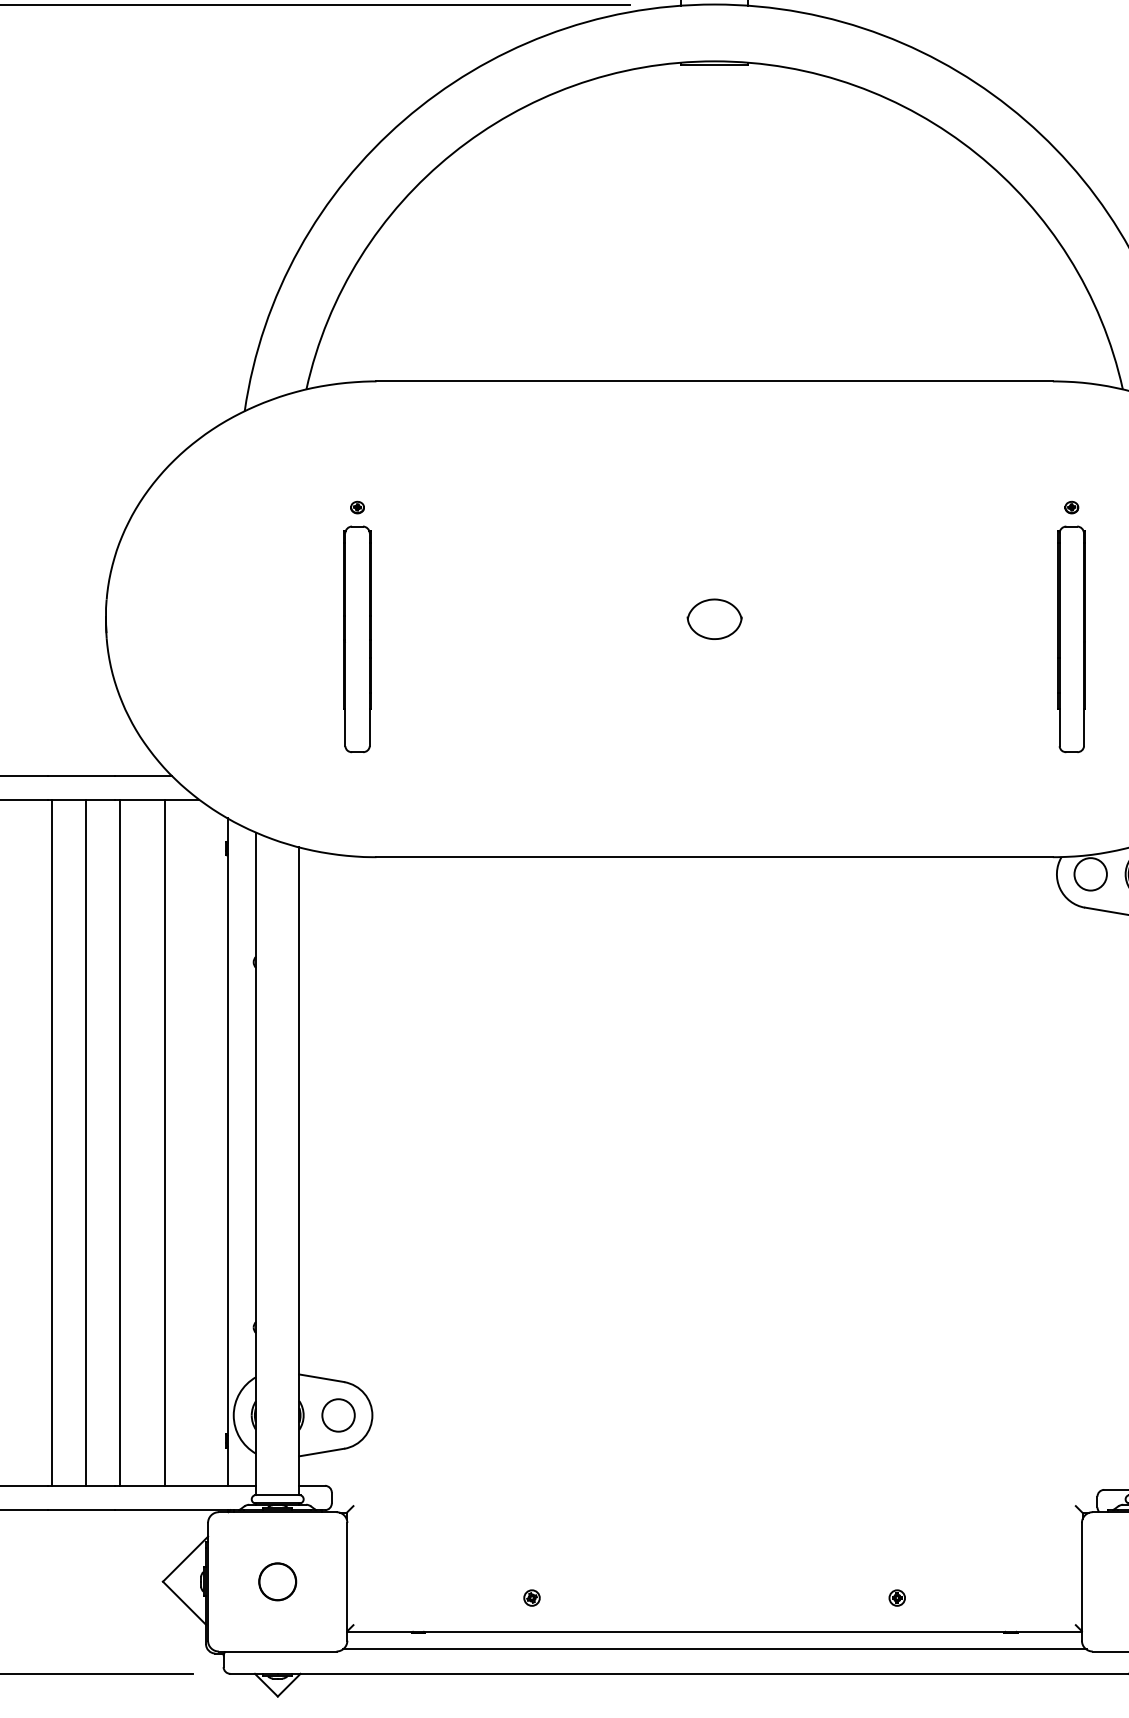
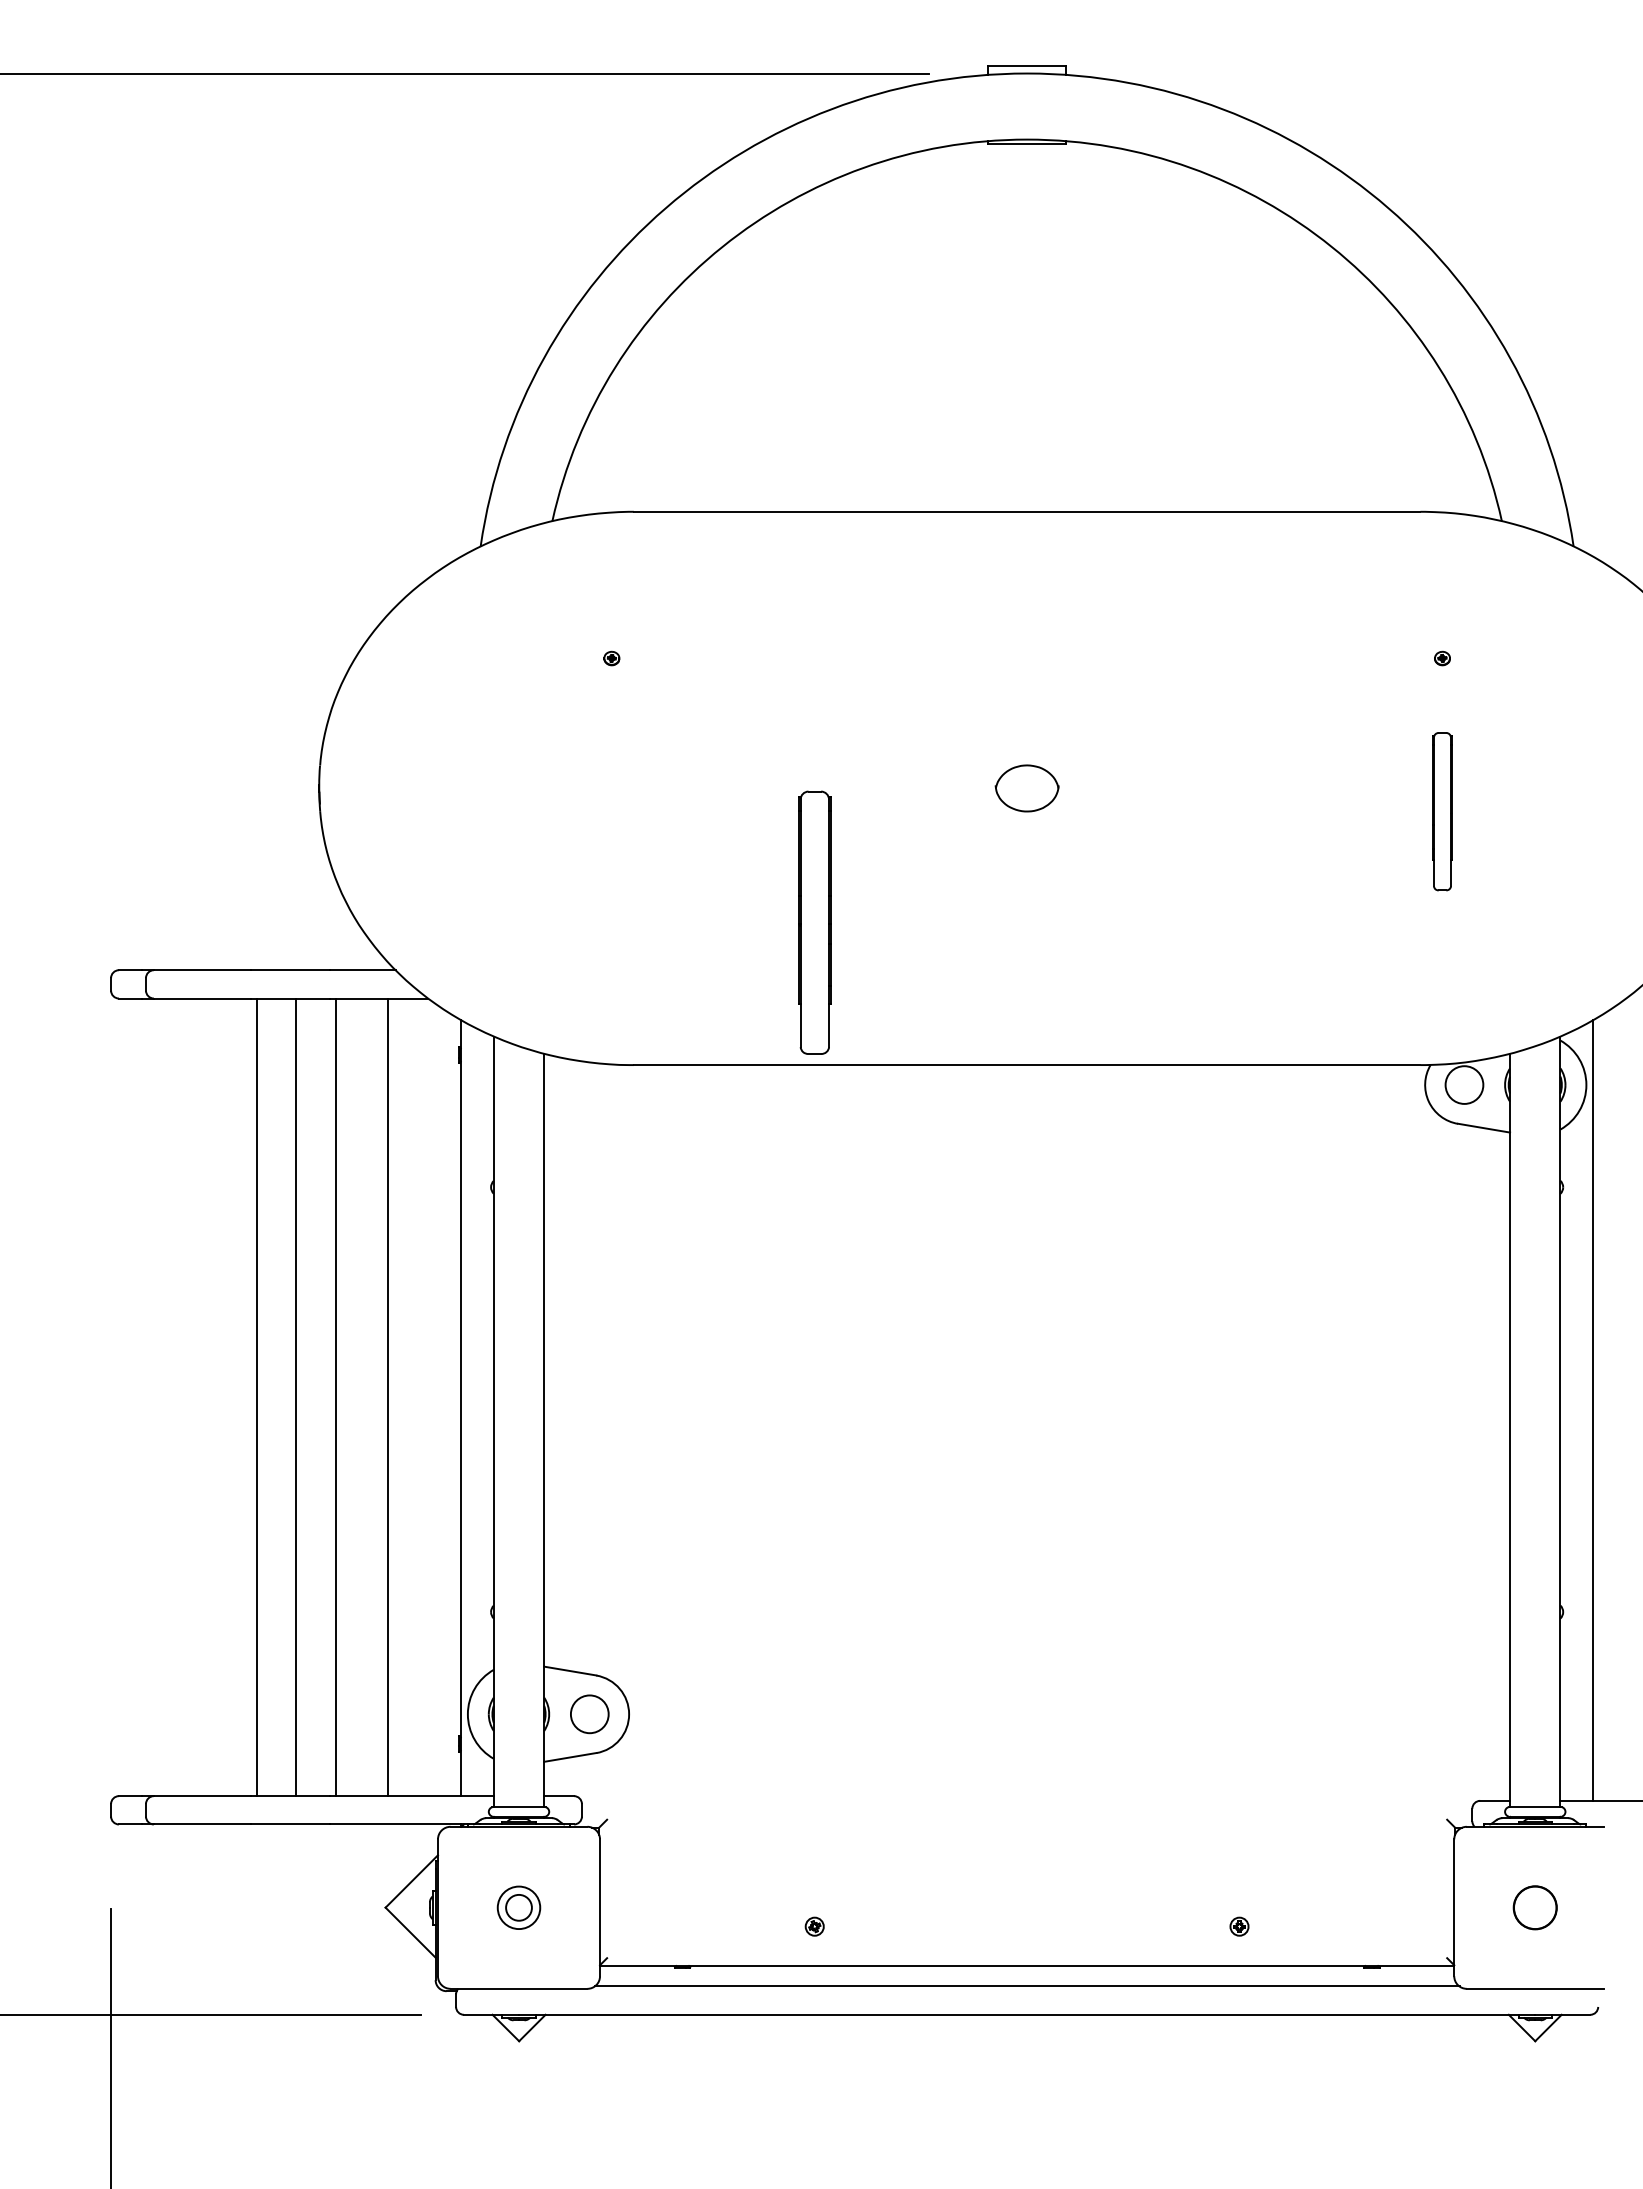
part: (357, 639) -> (814, 922), moved
part: (1071, 639) -> (1442, 811), size x0.6
circle: (277, 1581) -> (518, 1907), size x0.6

